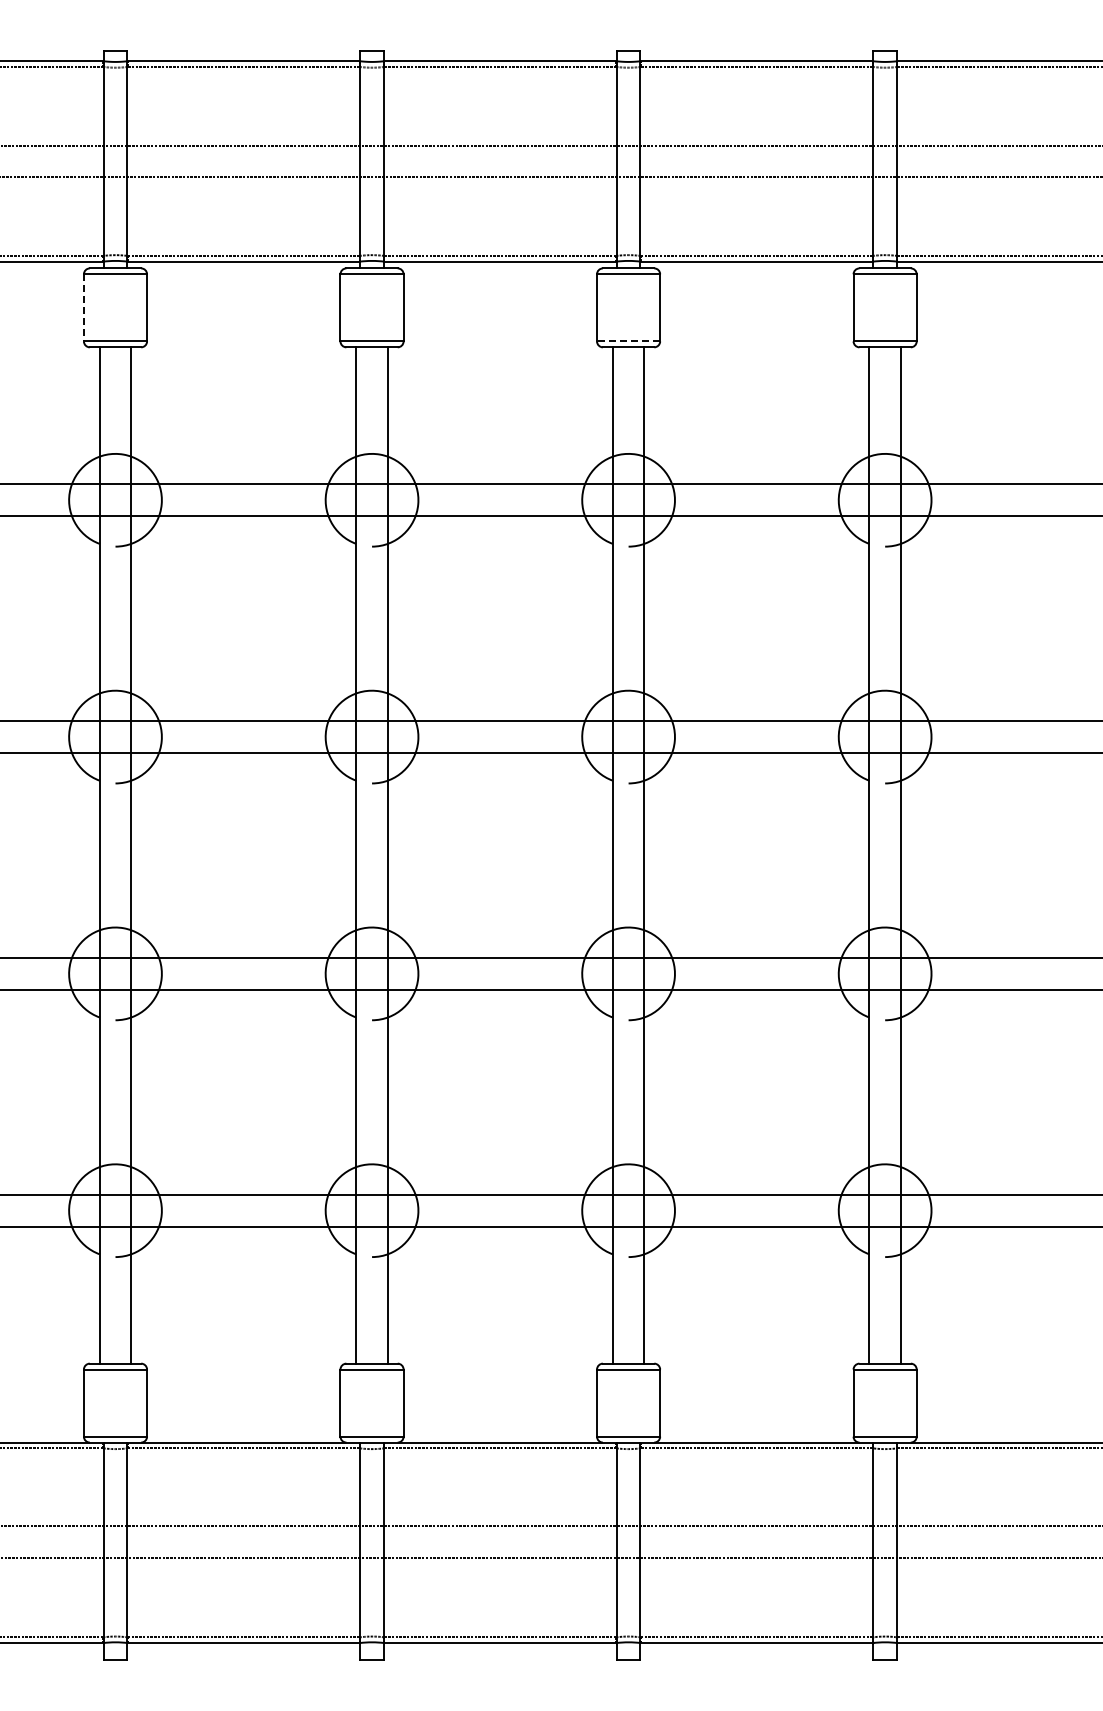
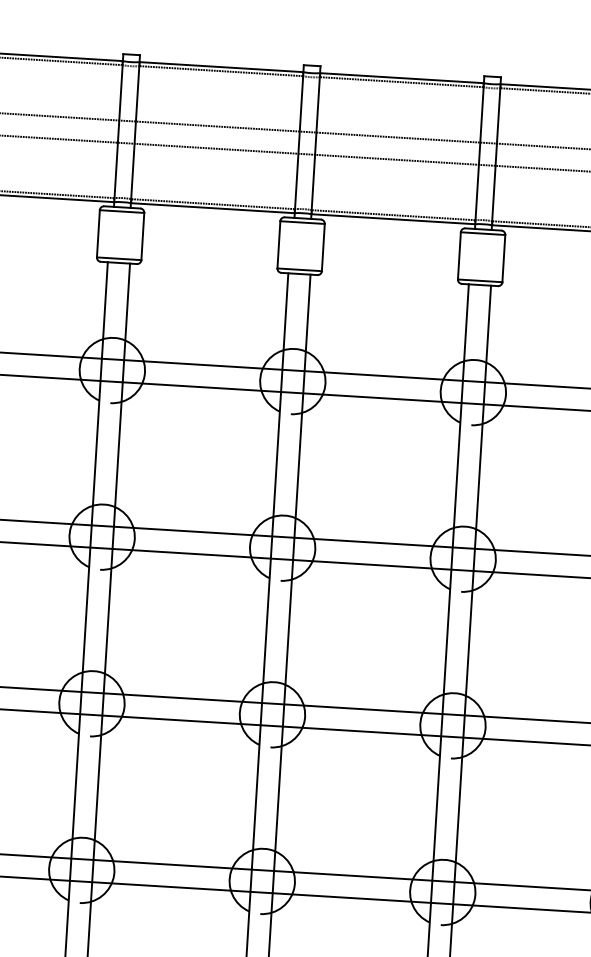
line: (83, 307) -> (98, 233), dashed -> solid
line: (628, 341) -> (480, 280), dashed -> solid

